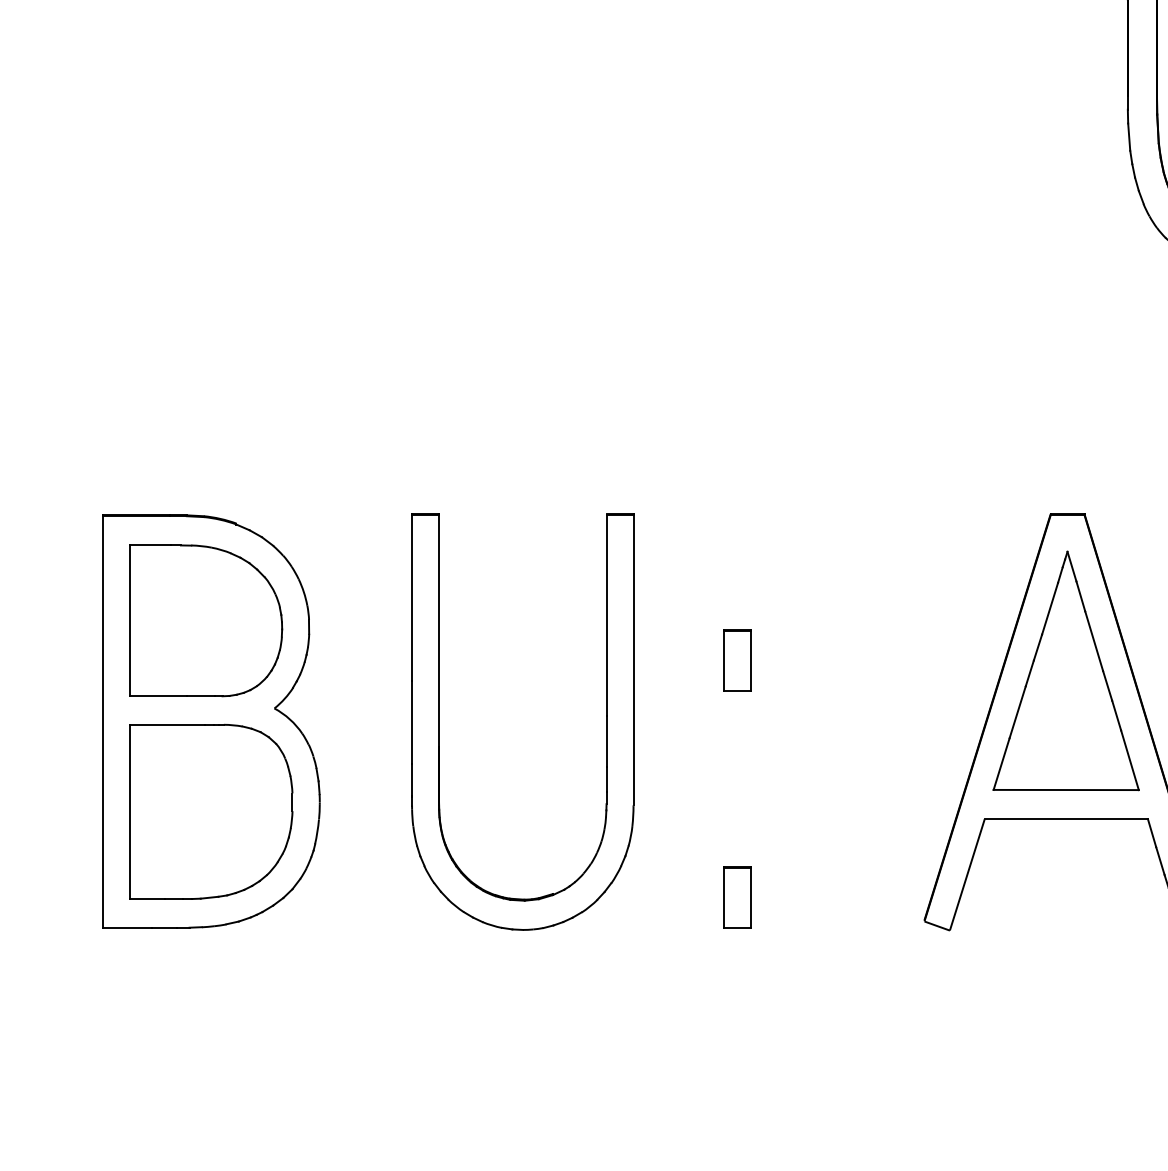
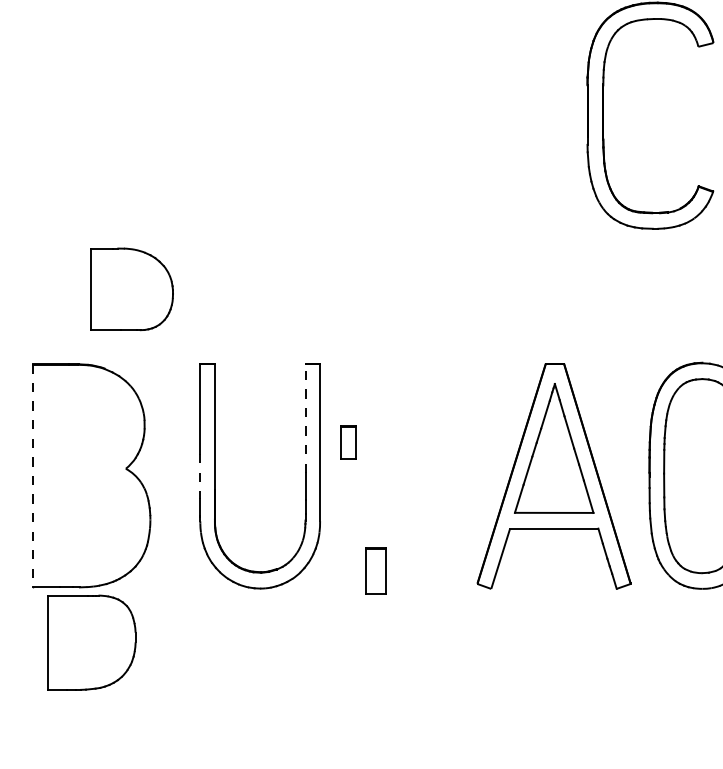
line: (606, 615) -> (305, 418), solid -> dashed
part: (205, 621) -> (131, 289), moved
part: (737, 659) -> (348, 442), moved
line: (101, 720) -> (32, 475), solid -> dashed
line: (412, 722) -> (200, 476), solid -> dashed
part: (210, 811) -> (91, 642), moved
part: (737, 896) -> (376, 570), size x1.4

